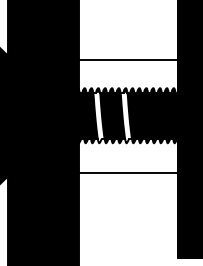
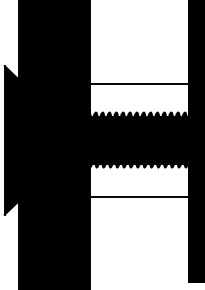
fill: (96, 115) -> (107, 139), added
fill: (124, 115) -> (135, 139), added

